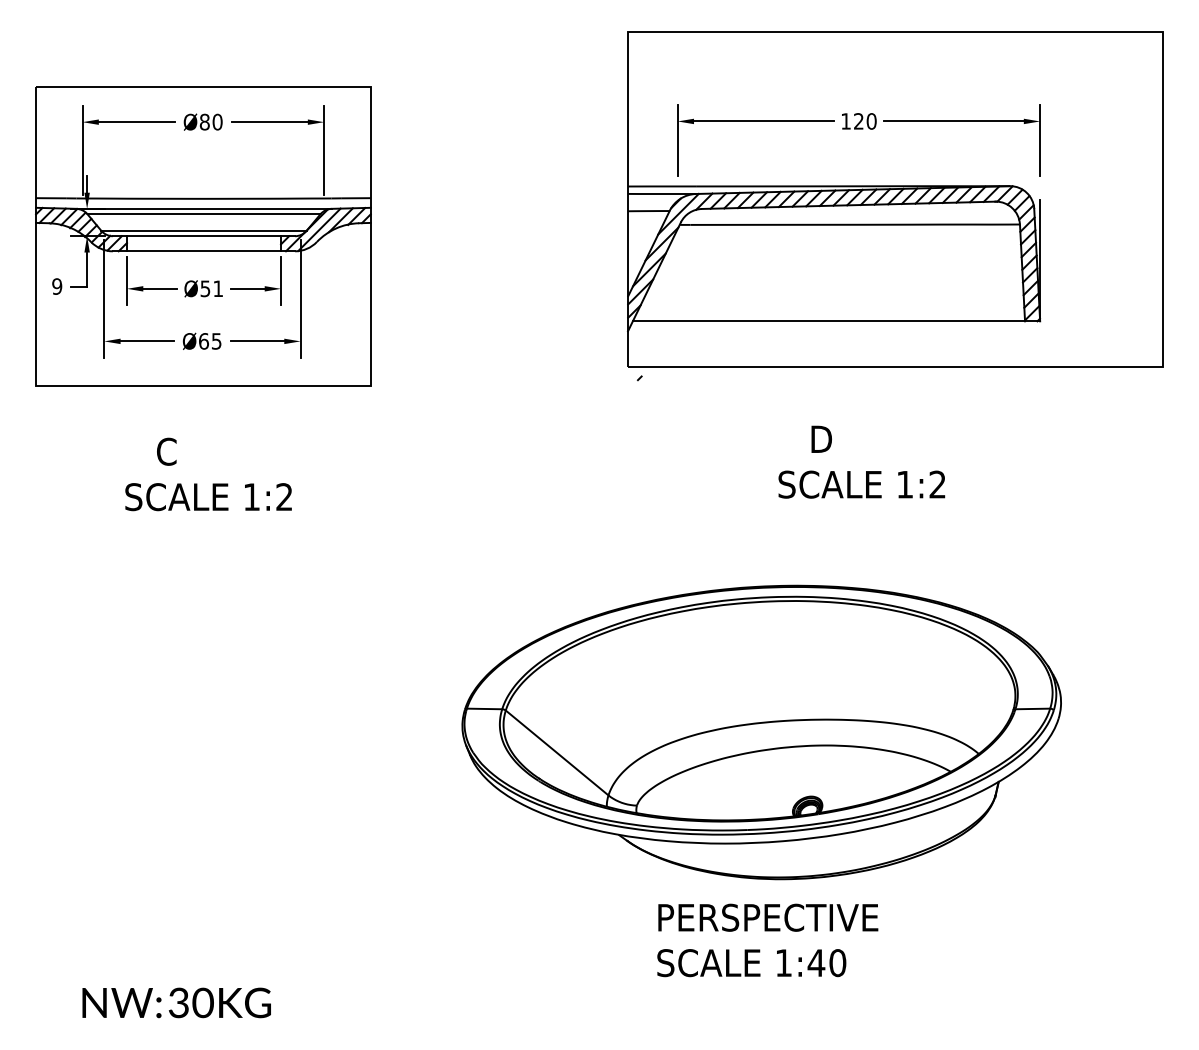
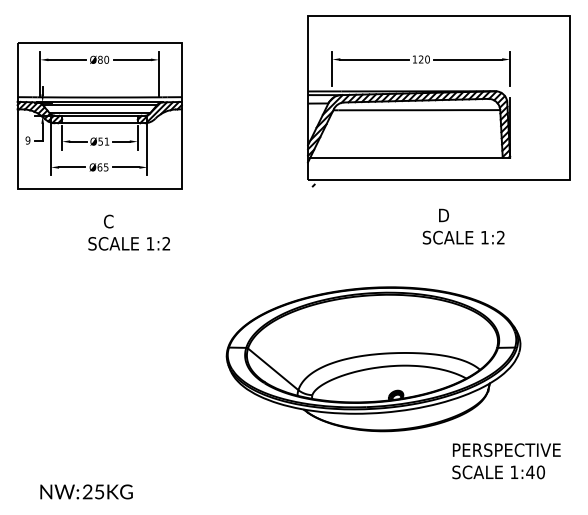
text: (861, 461) -> (463, 226), moved
text: (207, 474) -> (128, 232), moved
text: (767, 940) -> (506, 461), moved
text: (190, 1002) -> (93, 491), 30KG -> 25KG

